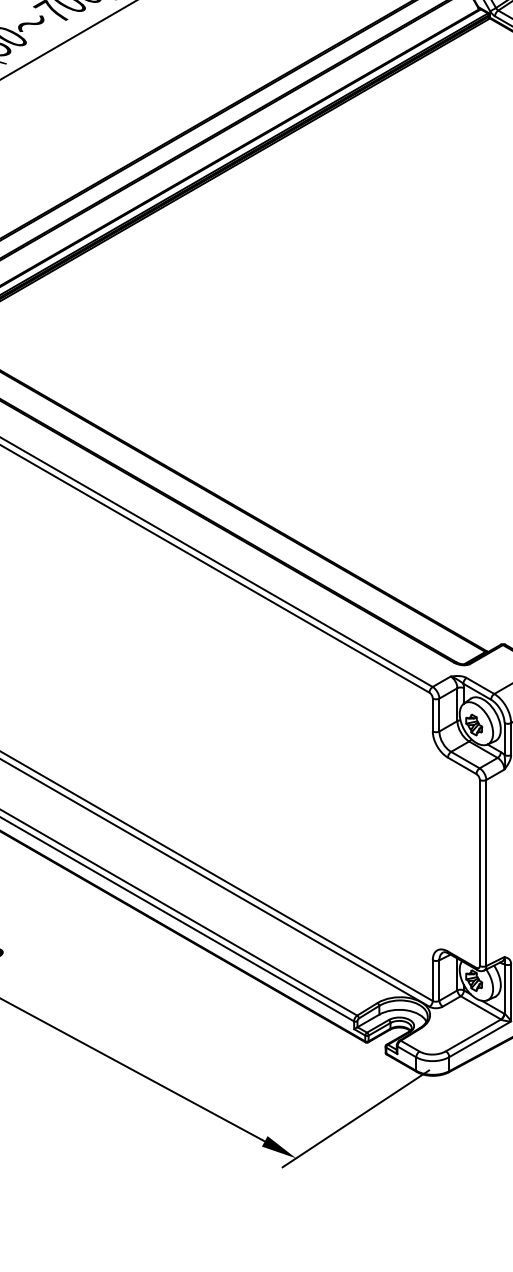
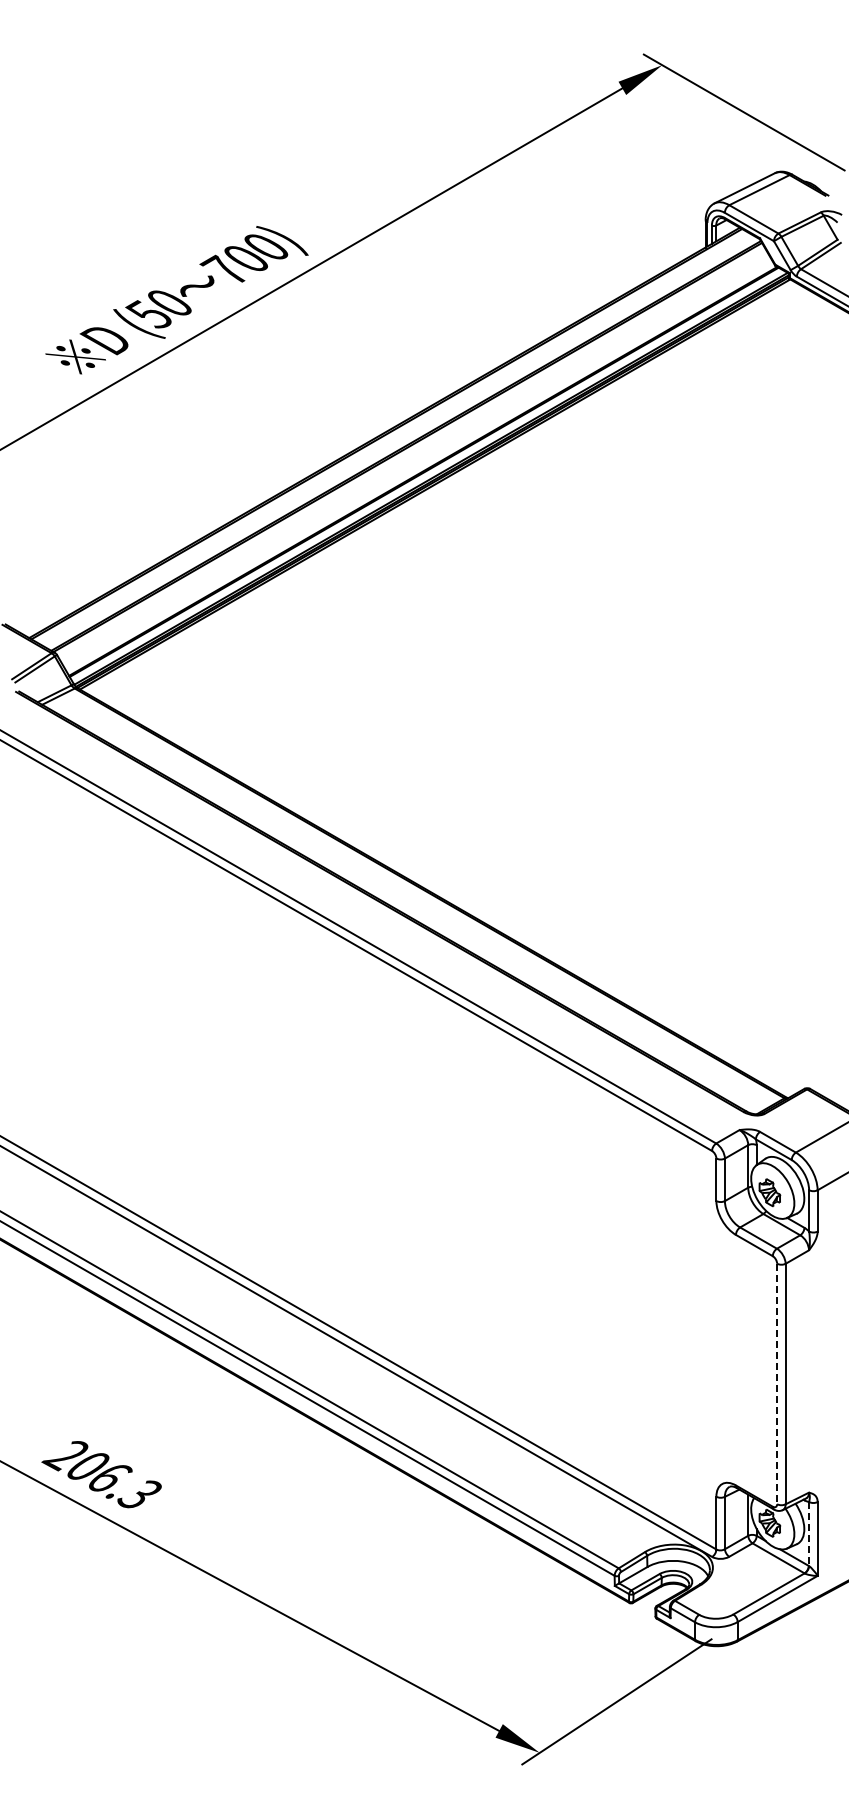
line: (480, 873) -> (777, 1384), solid -> dashed
line: (504, 989) -> (809, 1534), solid -> dashed

